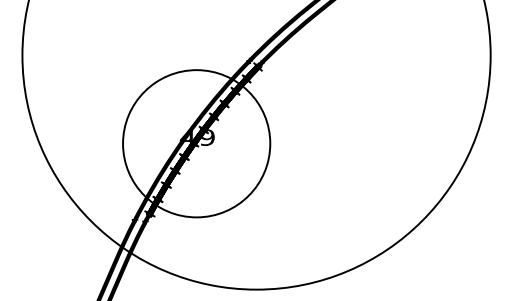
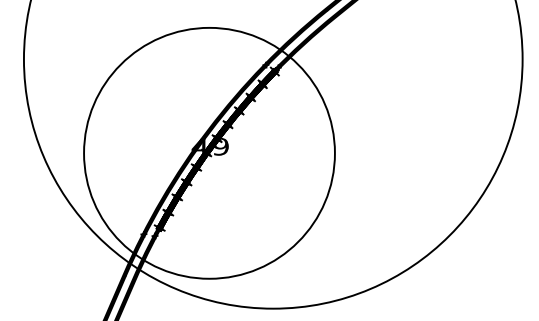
circle: (196, 142) -> (209, 152), size x1.6

